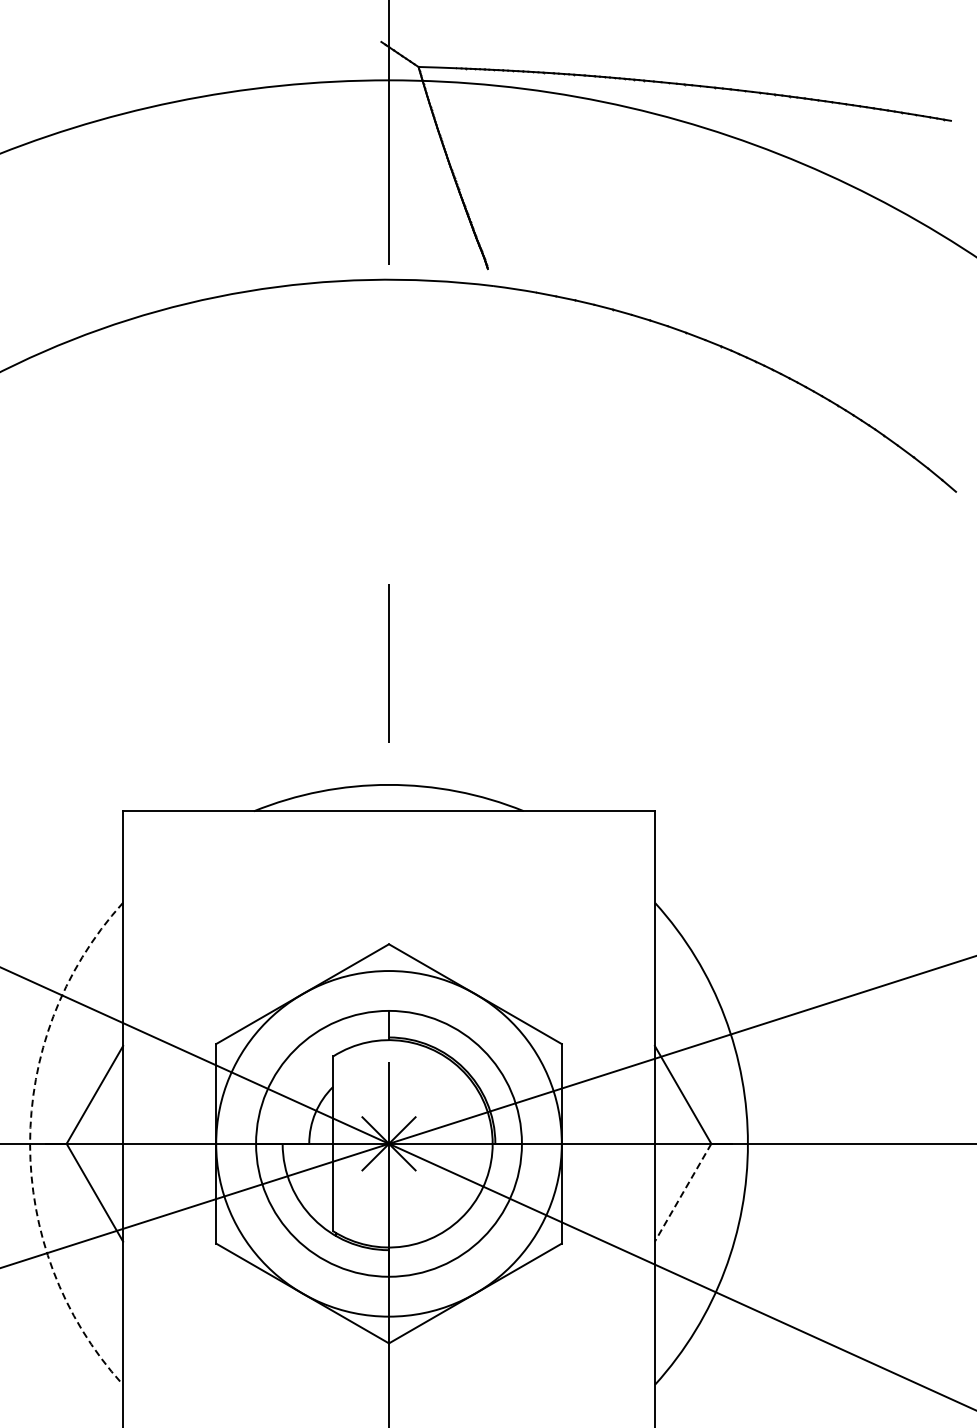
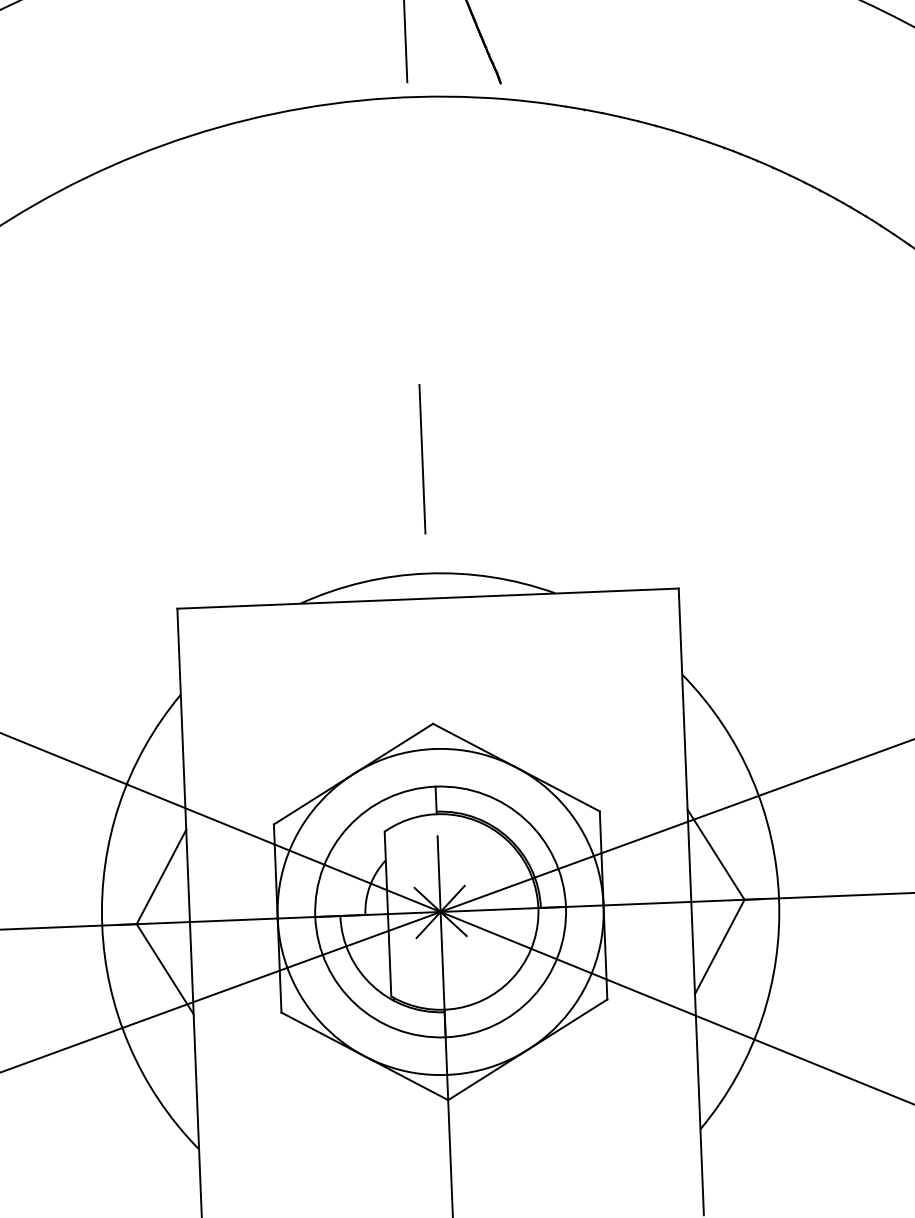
arc: (30, 1143) -> (102, 925), dashed -> solid
line: (682, 1193) -> (719, 947), dashed -> solid

